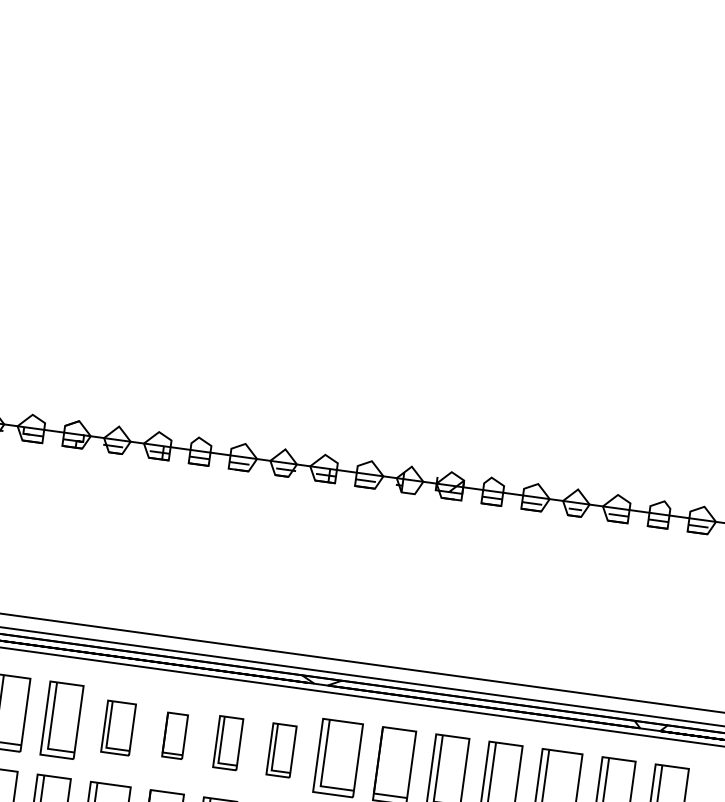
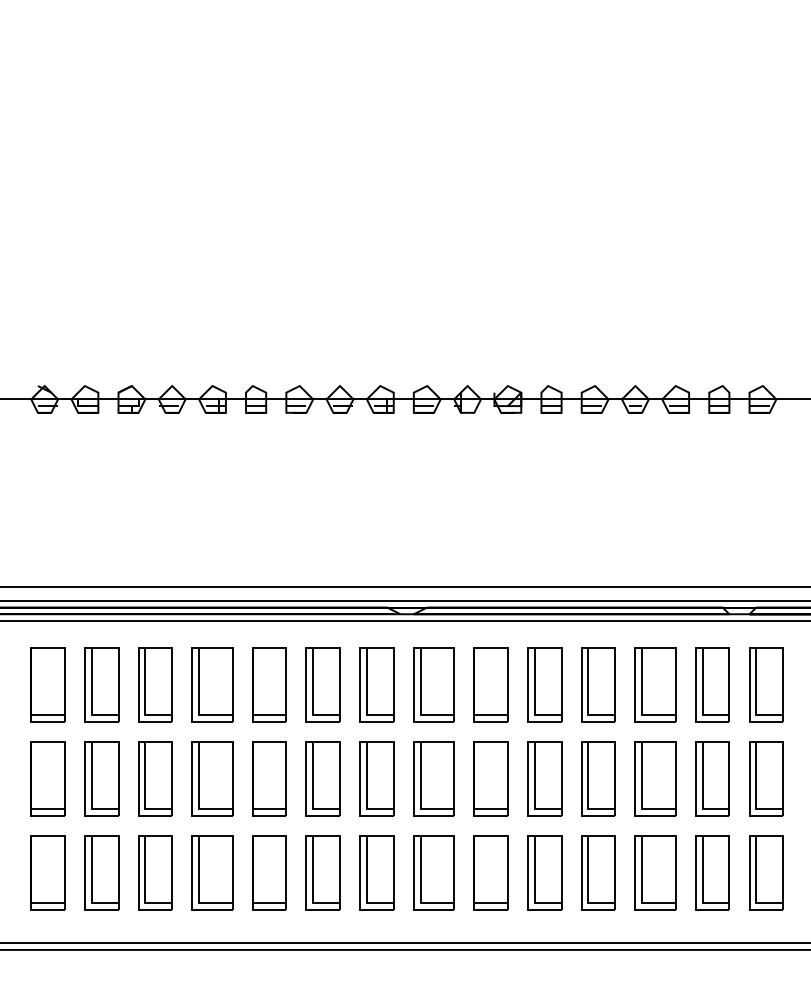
part: (118, 727) -> (212, 684), size x1.43
part: (175, 735) -> (269, 684), size x1.67
part: (227, 742) -> (322, 684), size x1.43
part: (281, 750) -> (376, 684), size x1.43

